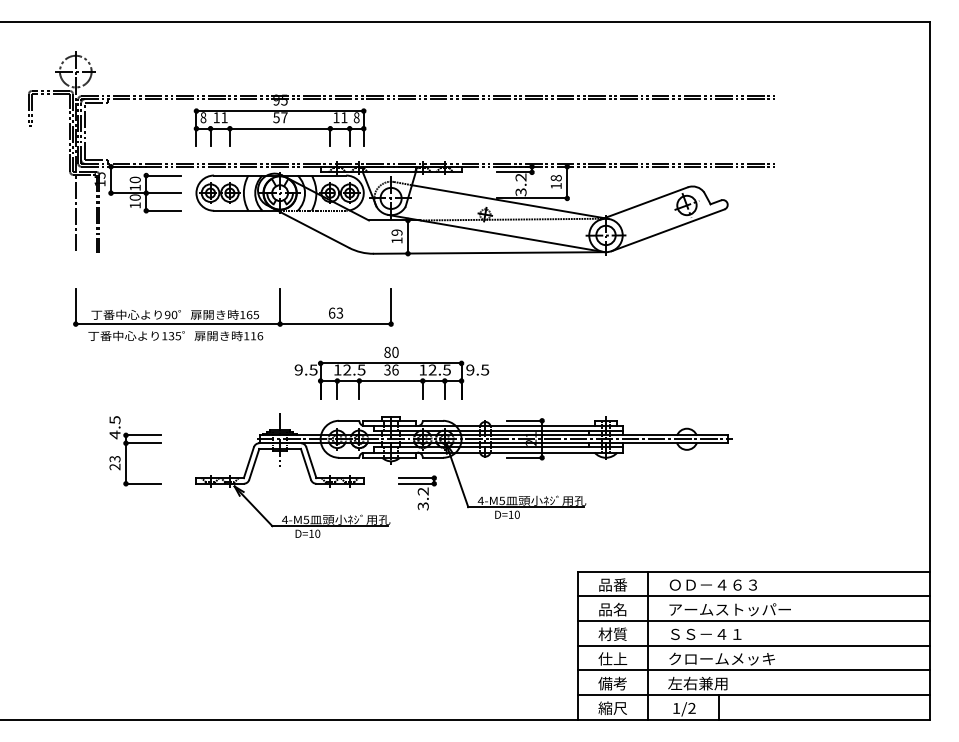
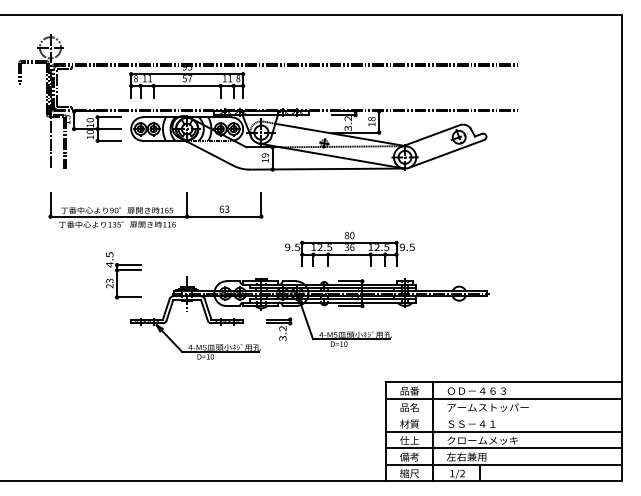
part: (391, 371) -> (349, 248), moved
part: (135, 451) -> (123, 275), moved
line: (753, 621) -> (503, 415), removed

